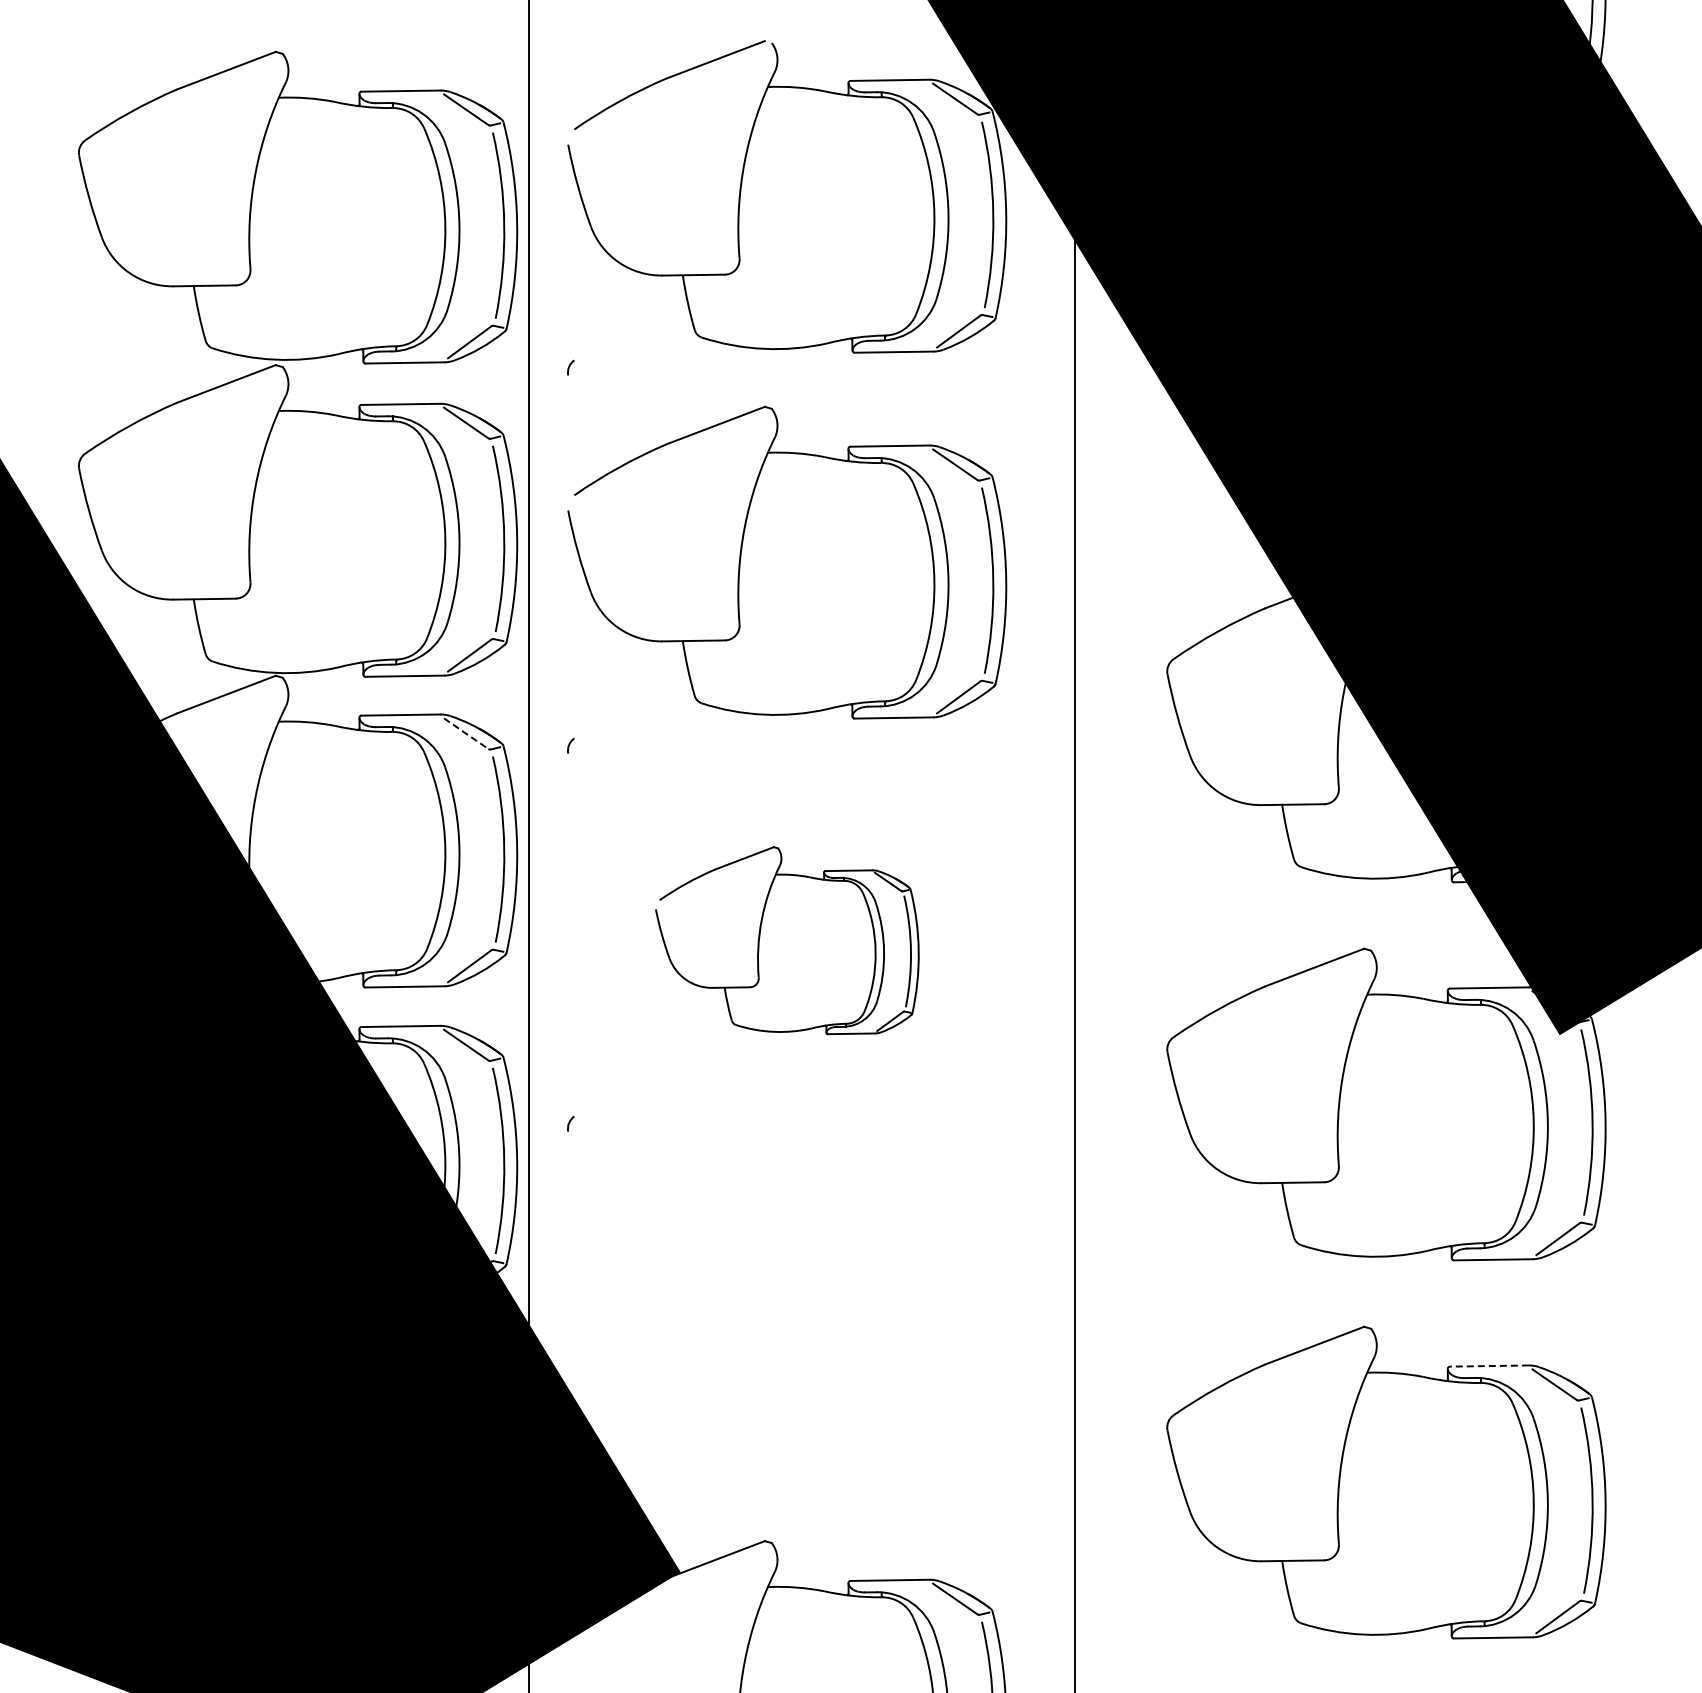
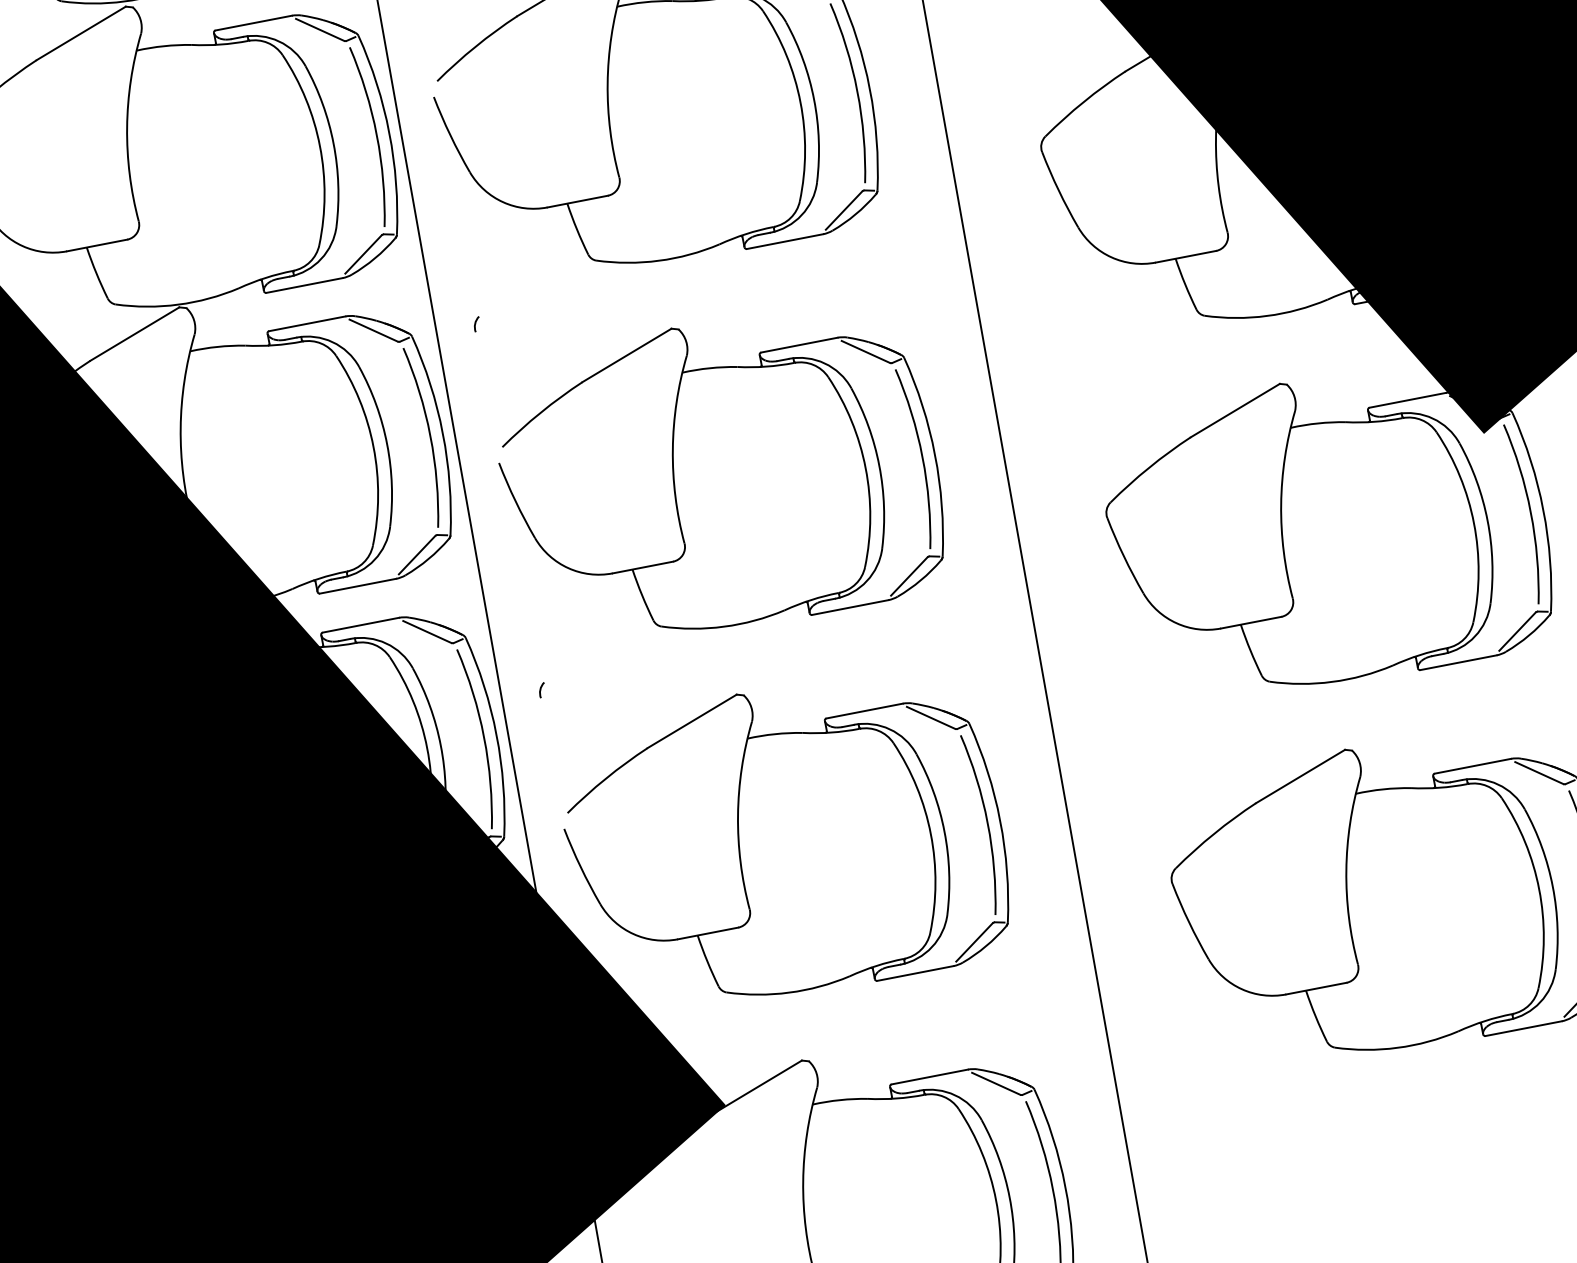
line: (466, 733) -> (373, 330), dashed -> solid
part: (787, 940) -> (720, 475), size x1.67
part: (787, 1318) -> (785, 841), added
line: (1488, 1366) -> (1472, 766), dashed -> solid

